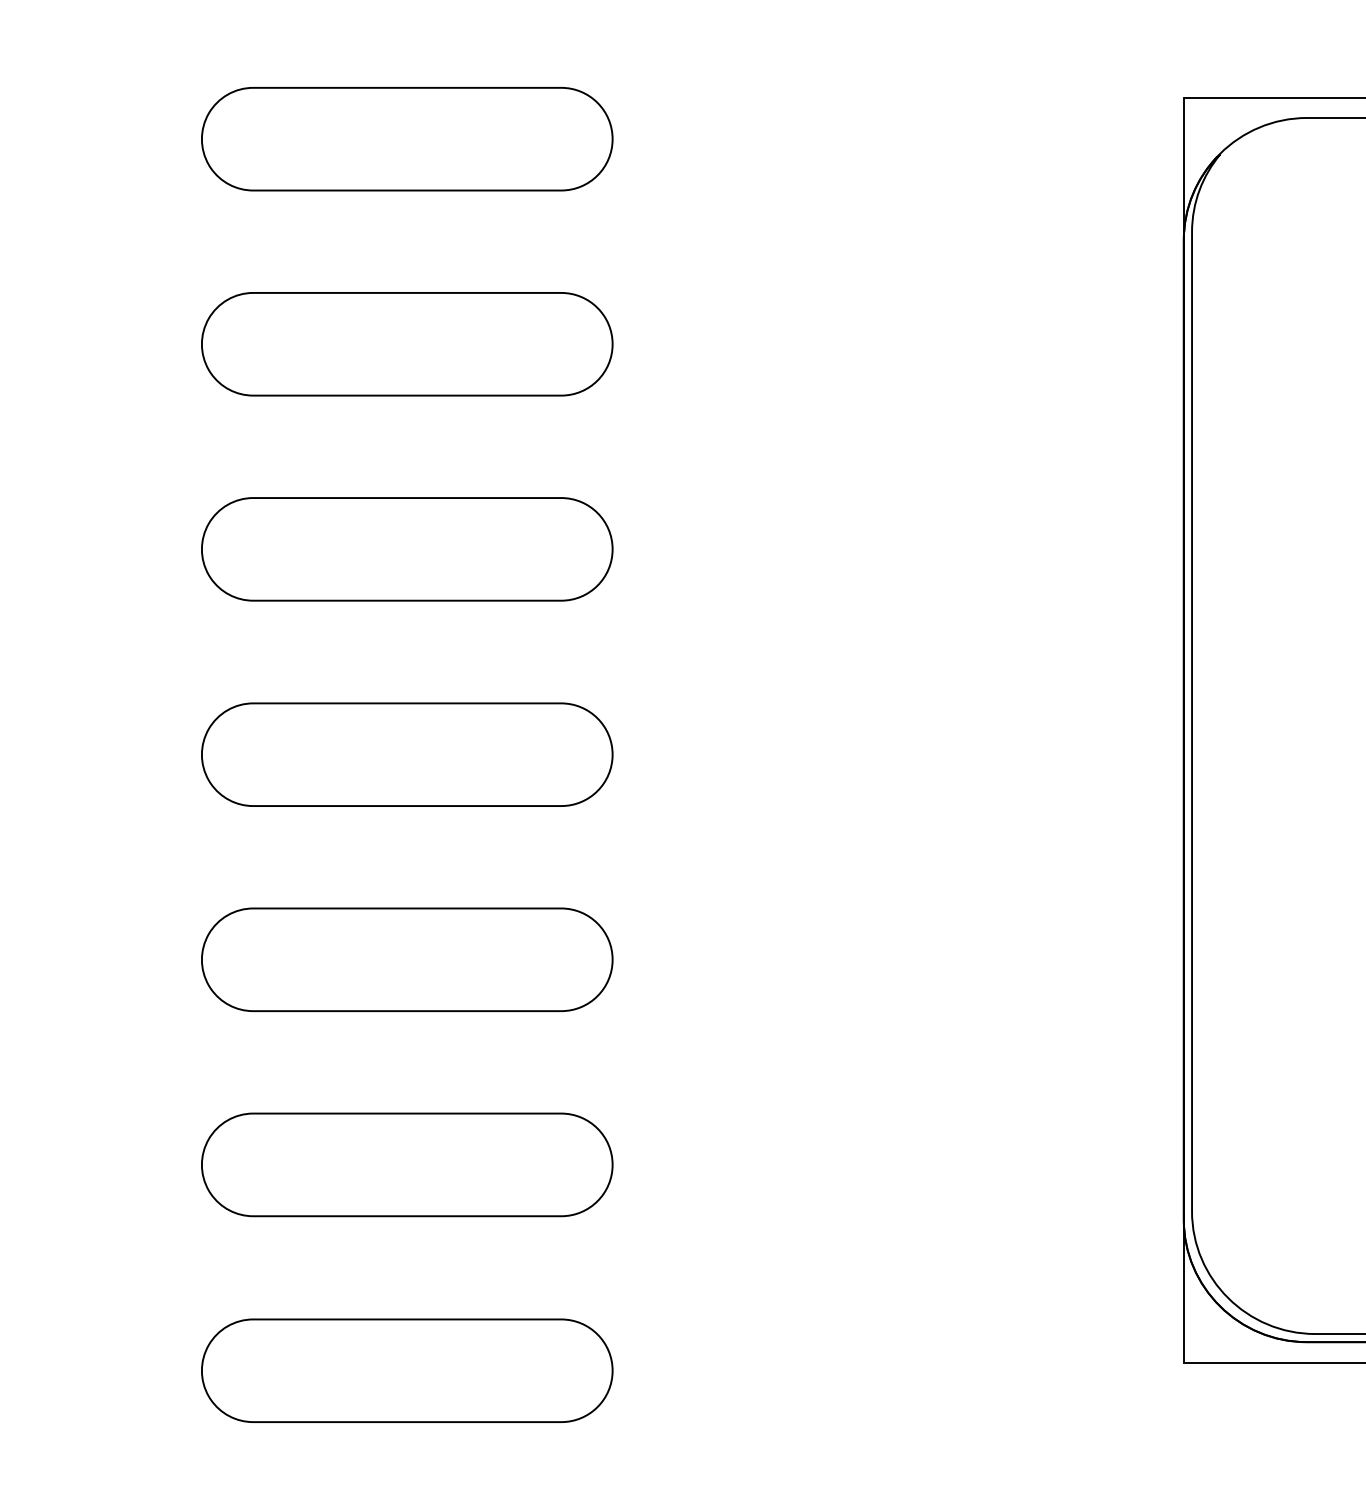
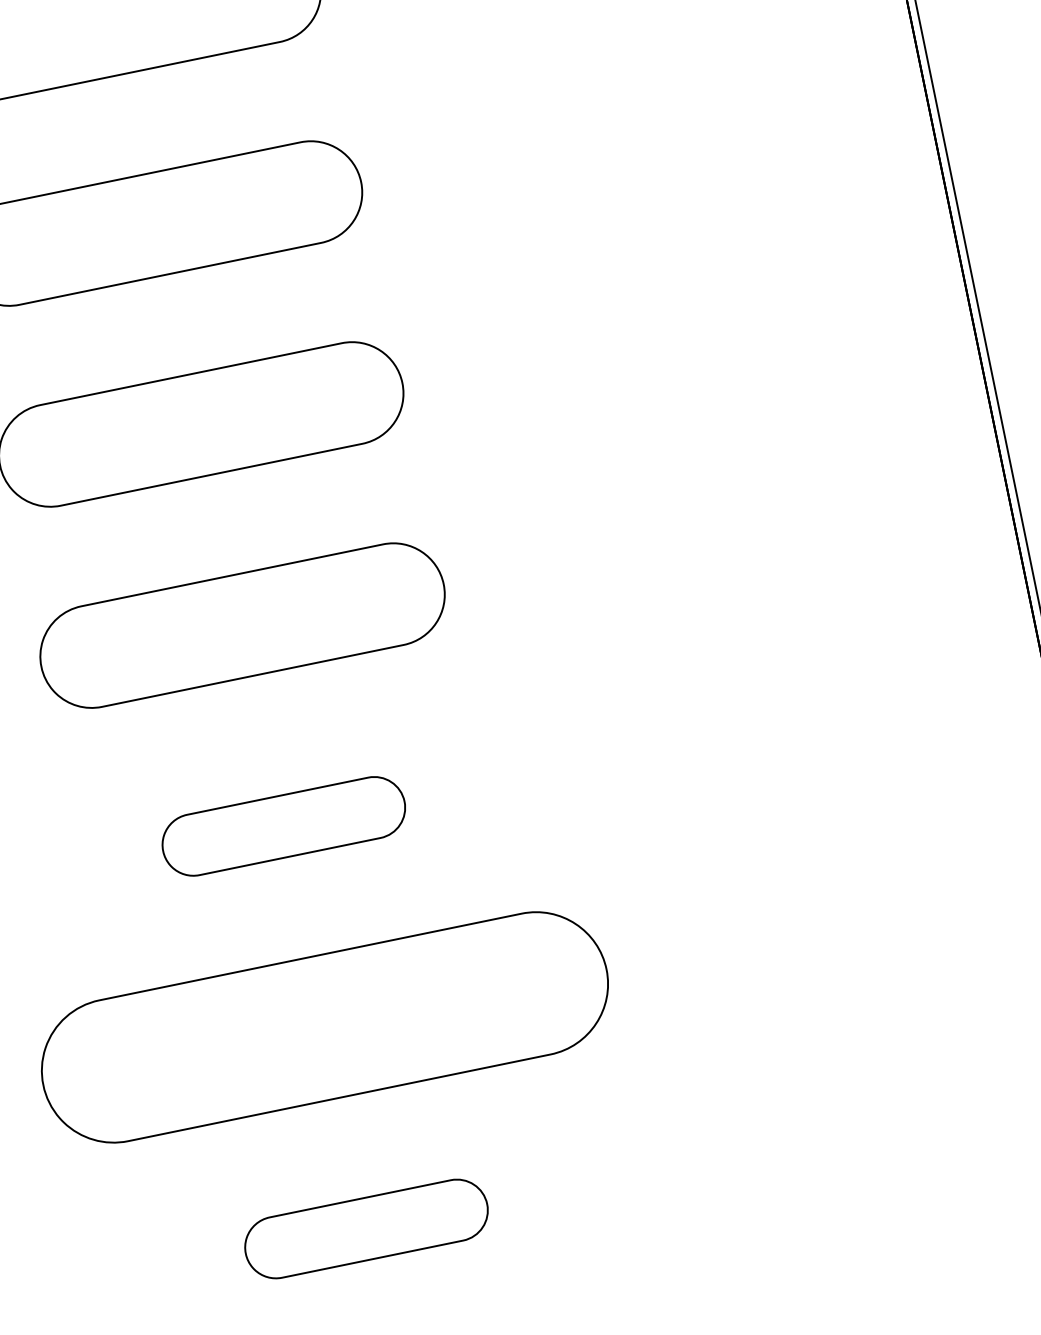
part: (407, 959) -> (283, 826), size x0.6
part: (407, 1164) -> (325, 1027), size x1.4
part: (407, 1370) -> (366, 1228), size x0.6

